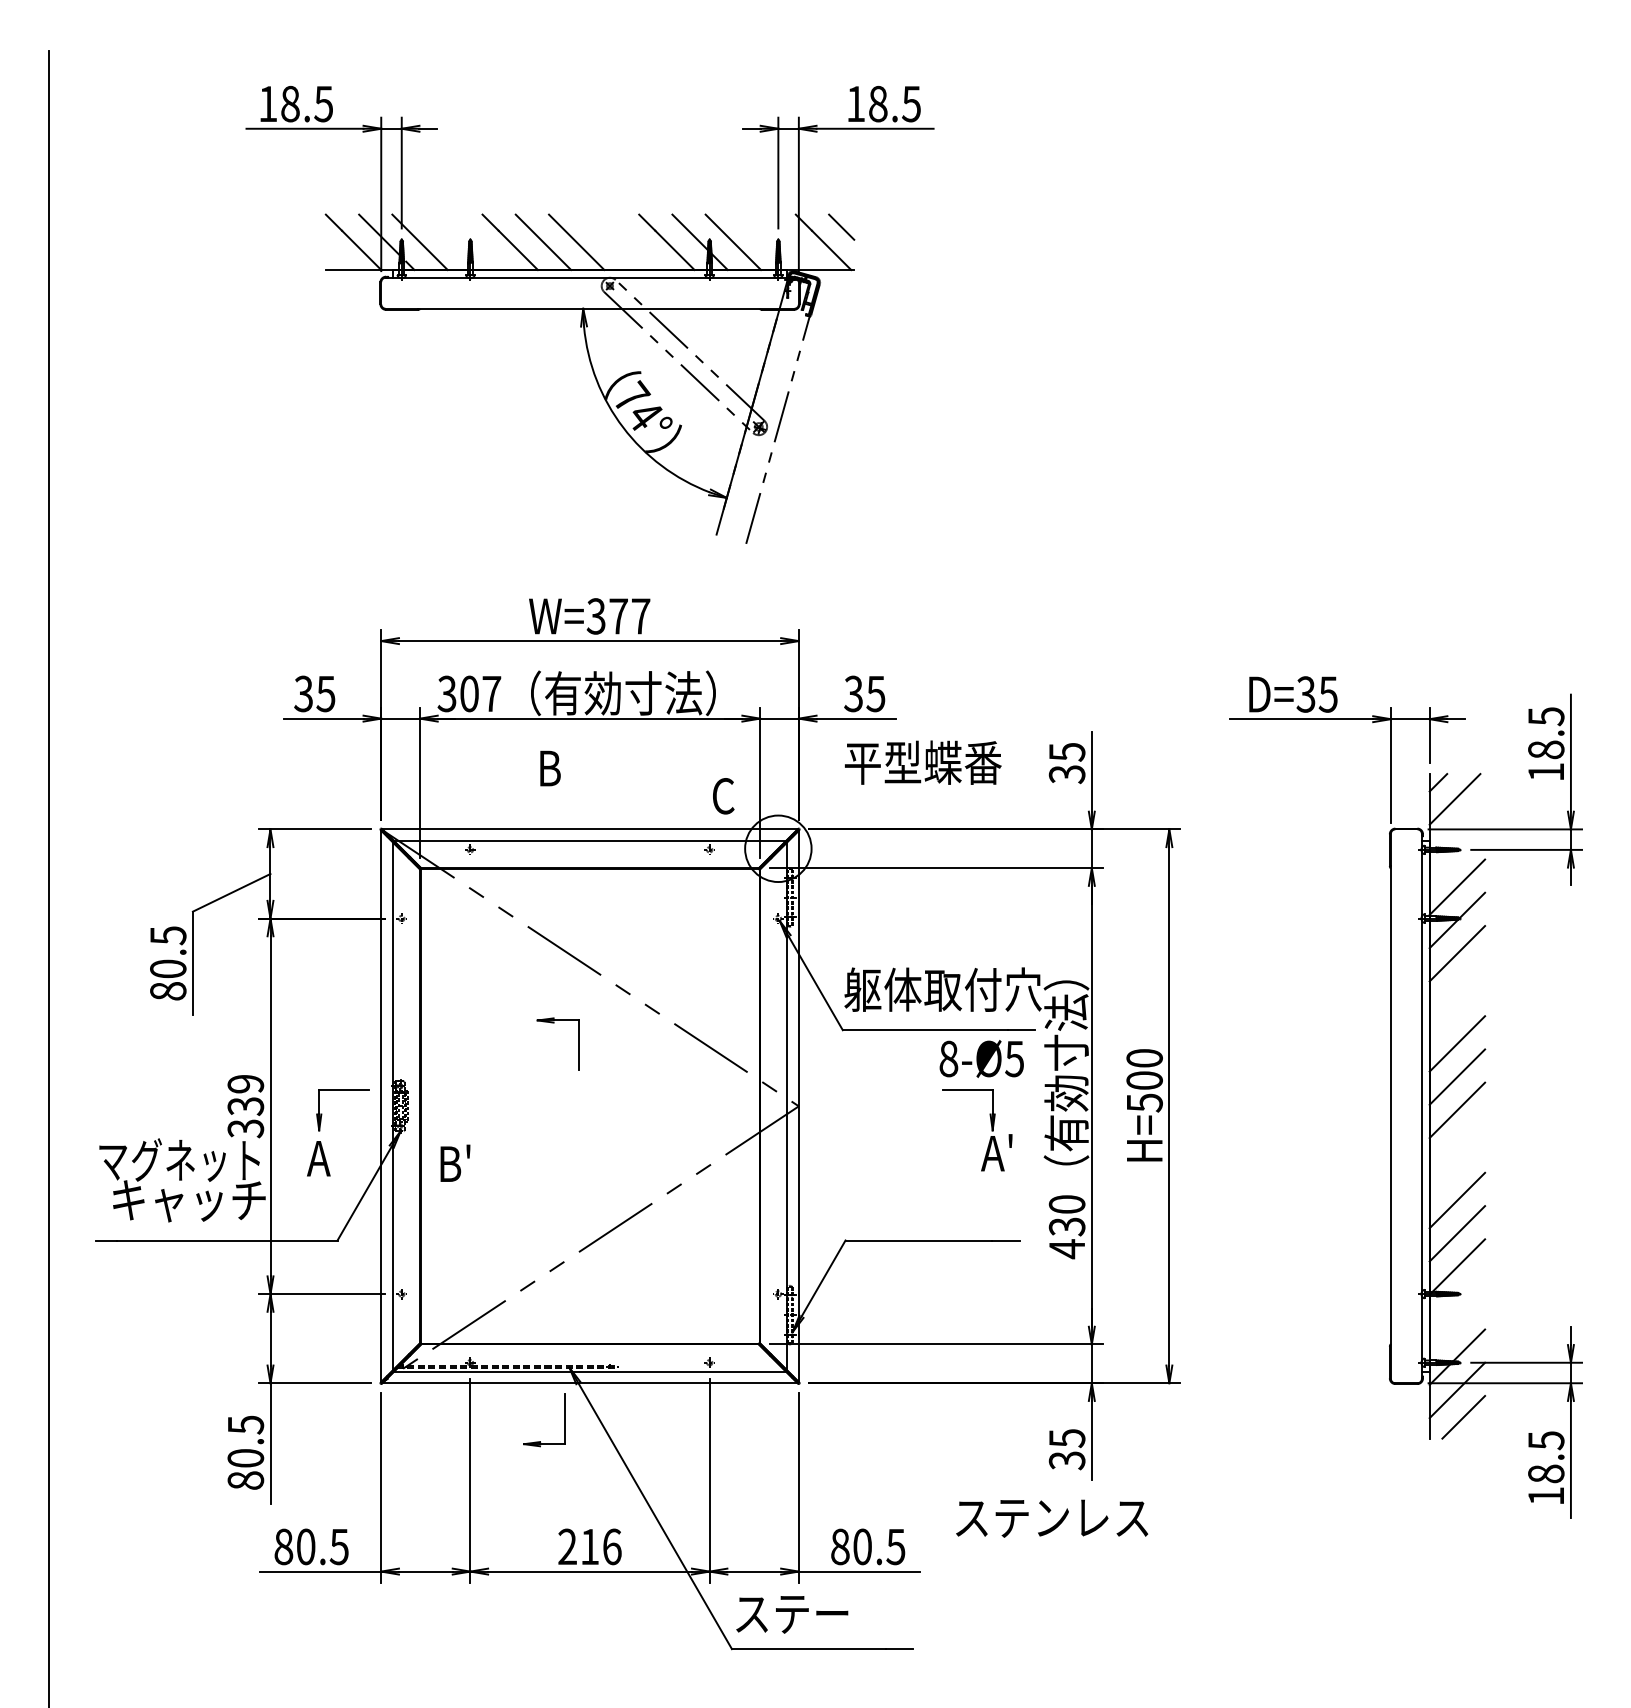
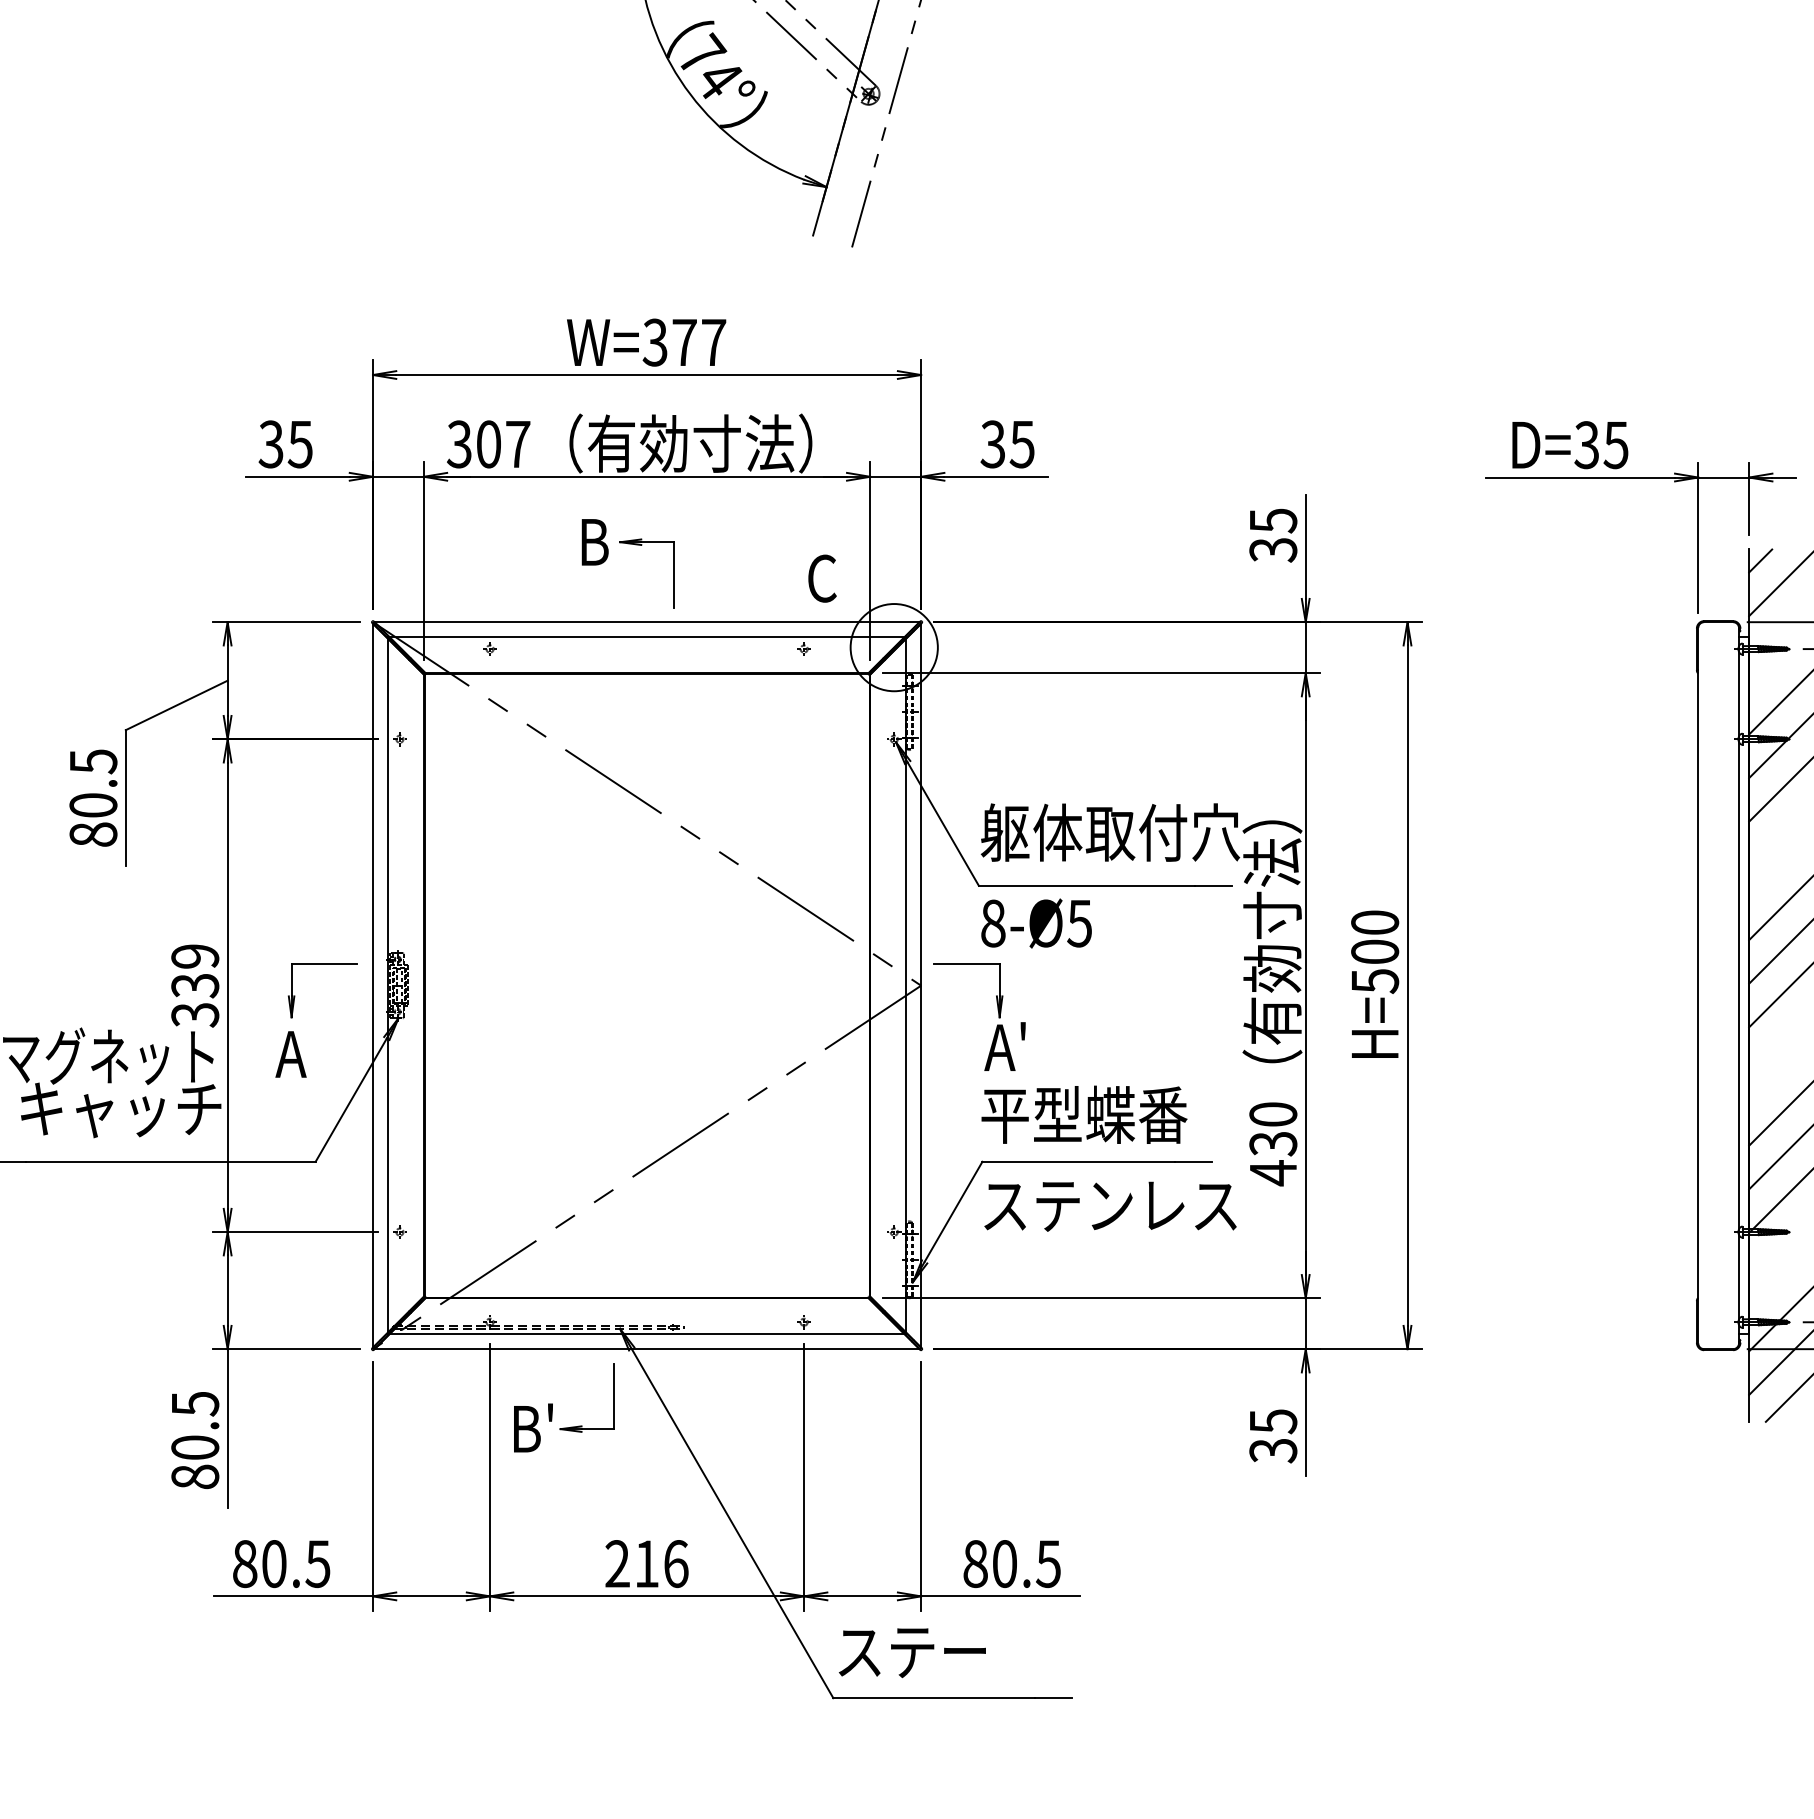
text: (923, 762) -> (1084, 1114), moved
part: (554, 1023) -> (642, 546), moved
text: (981, 1058) -> (1036, 922), moved
part: (991, 1130) -> (998, 1017), moved
text: (455, 1162) -> (533, 1426), moved
text: (1052, 1518) -> (1111, 1206), moved

